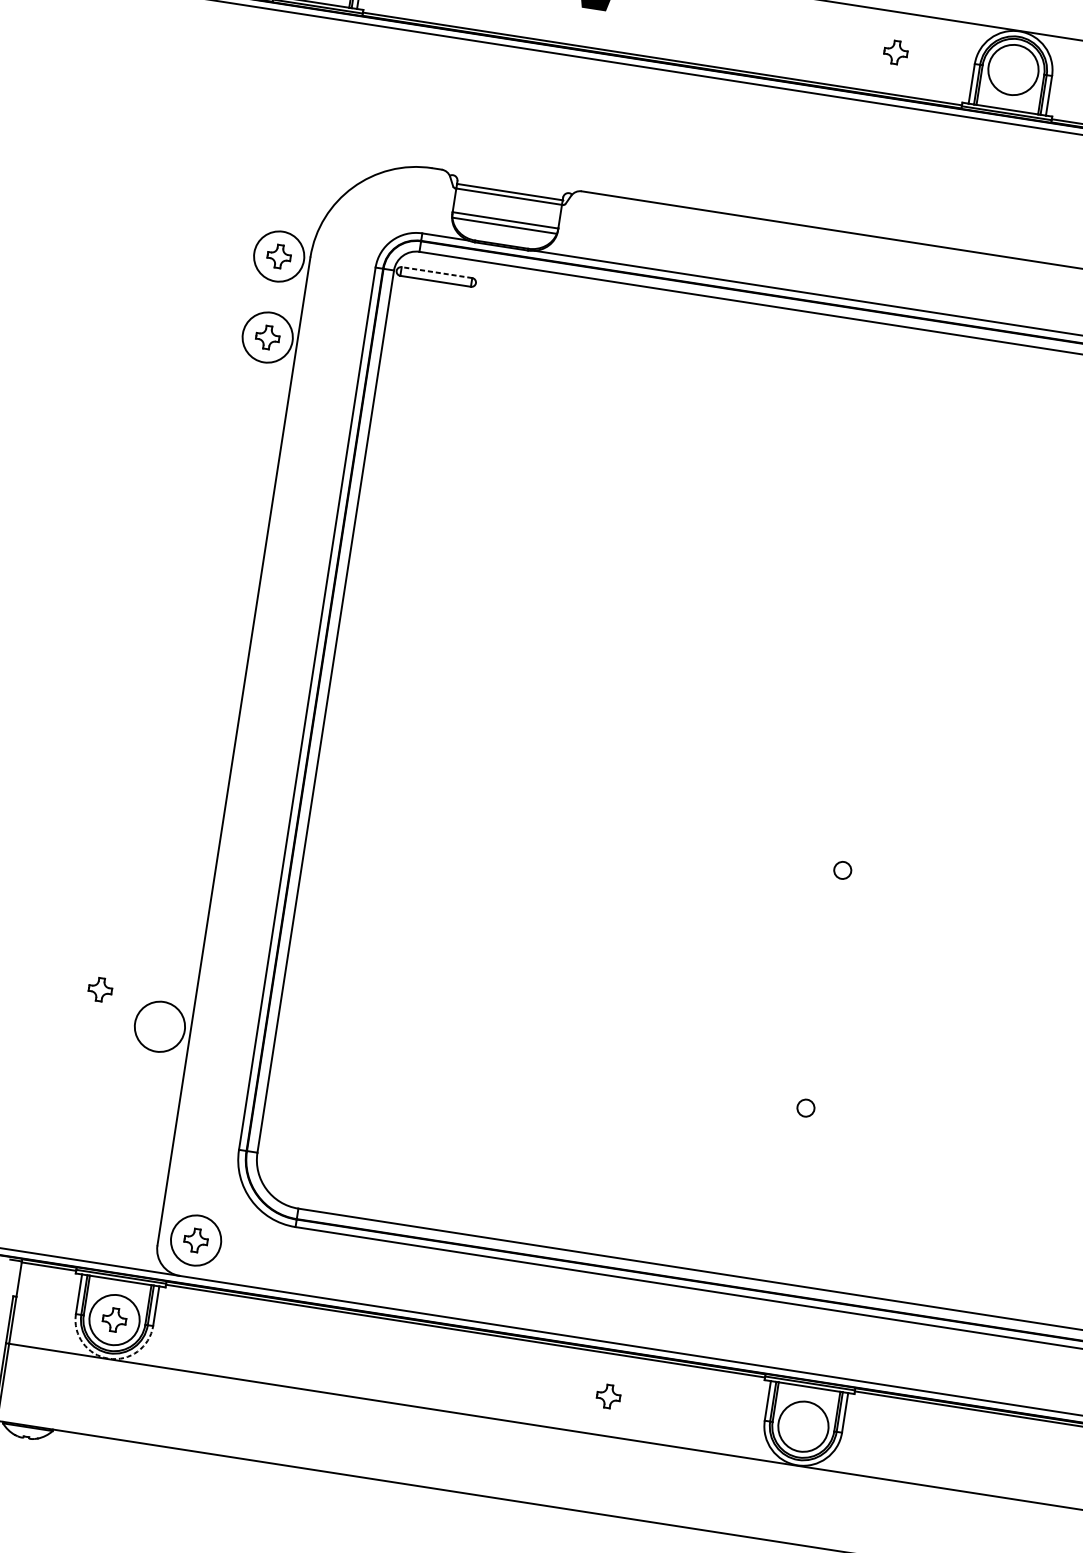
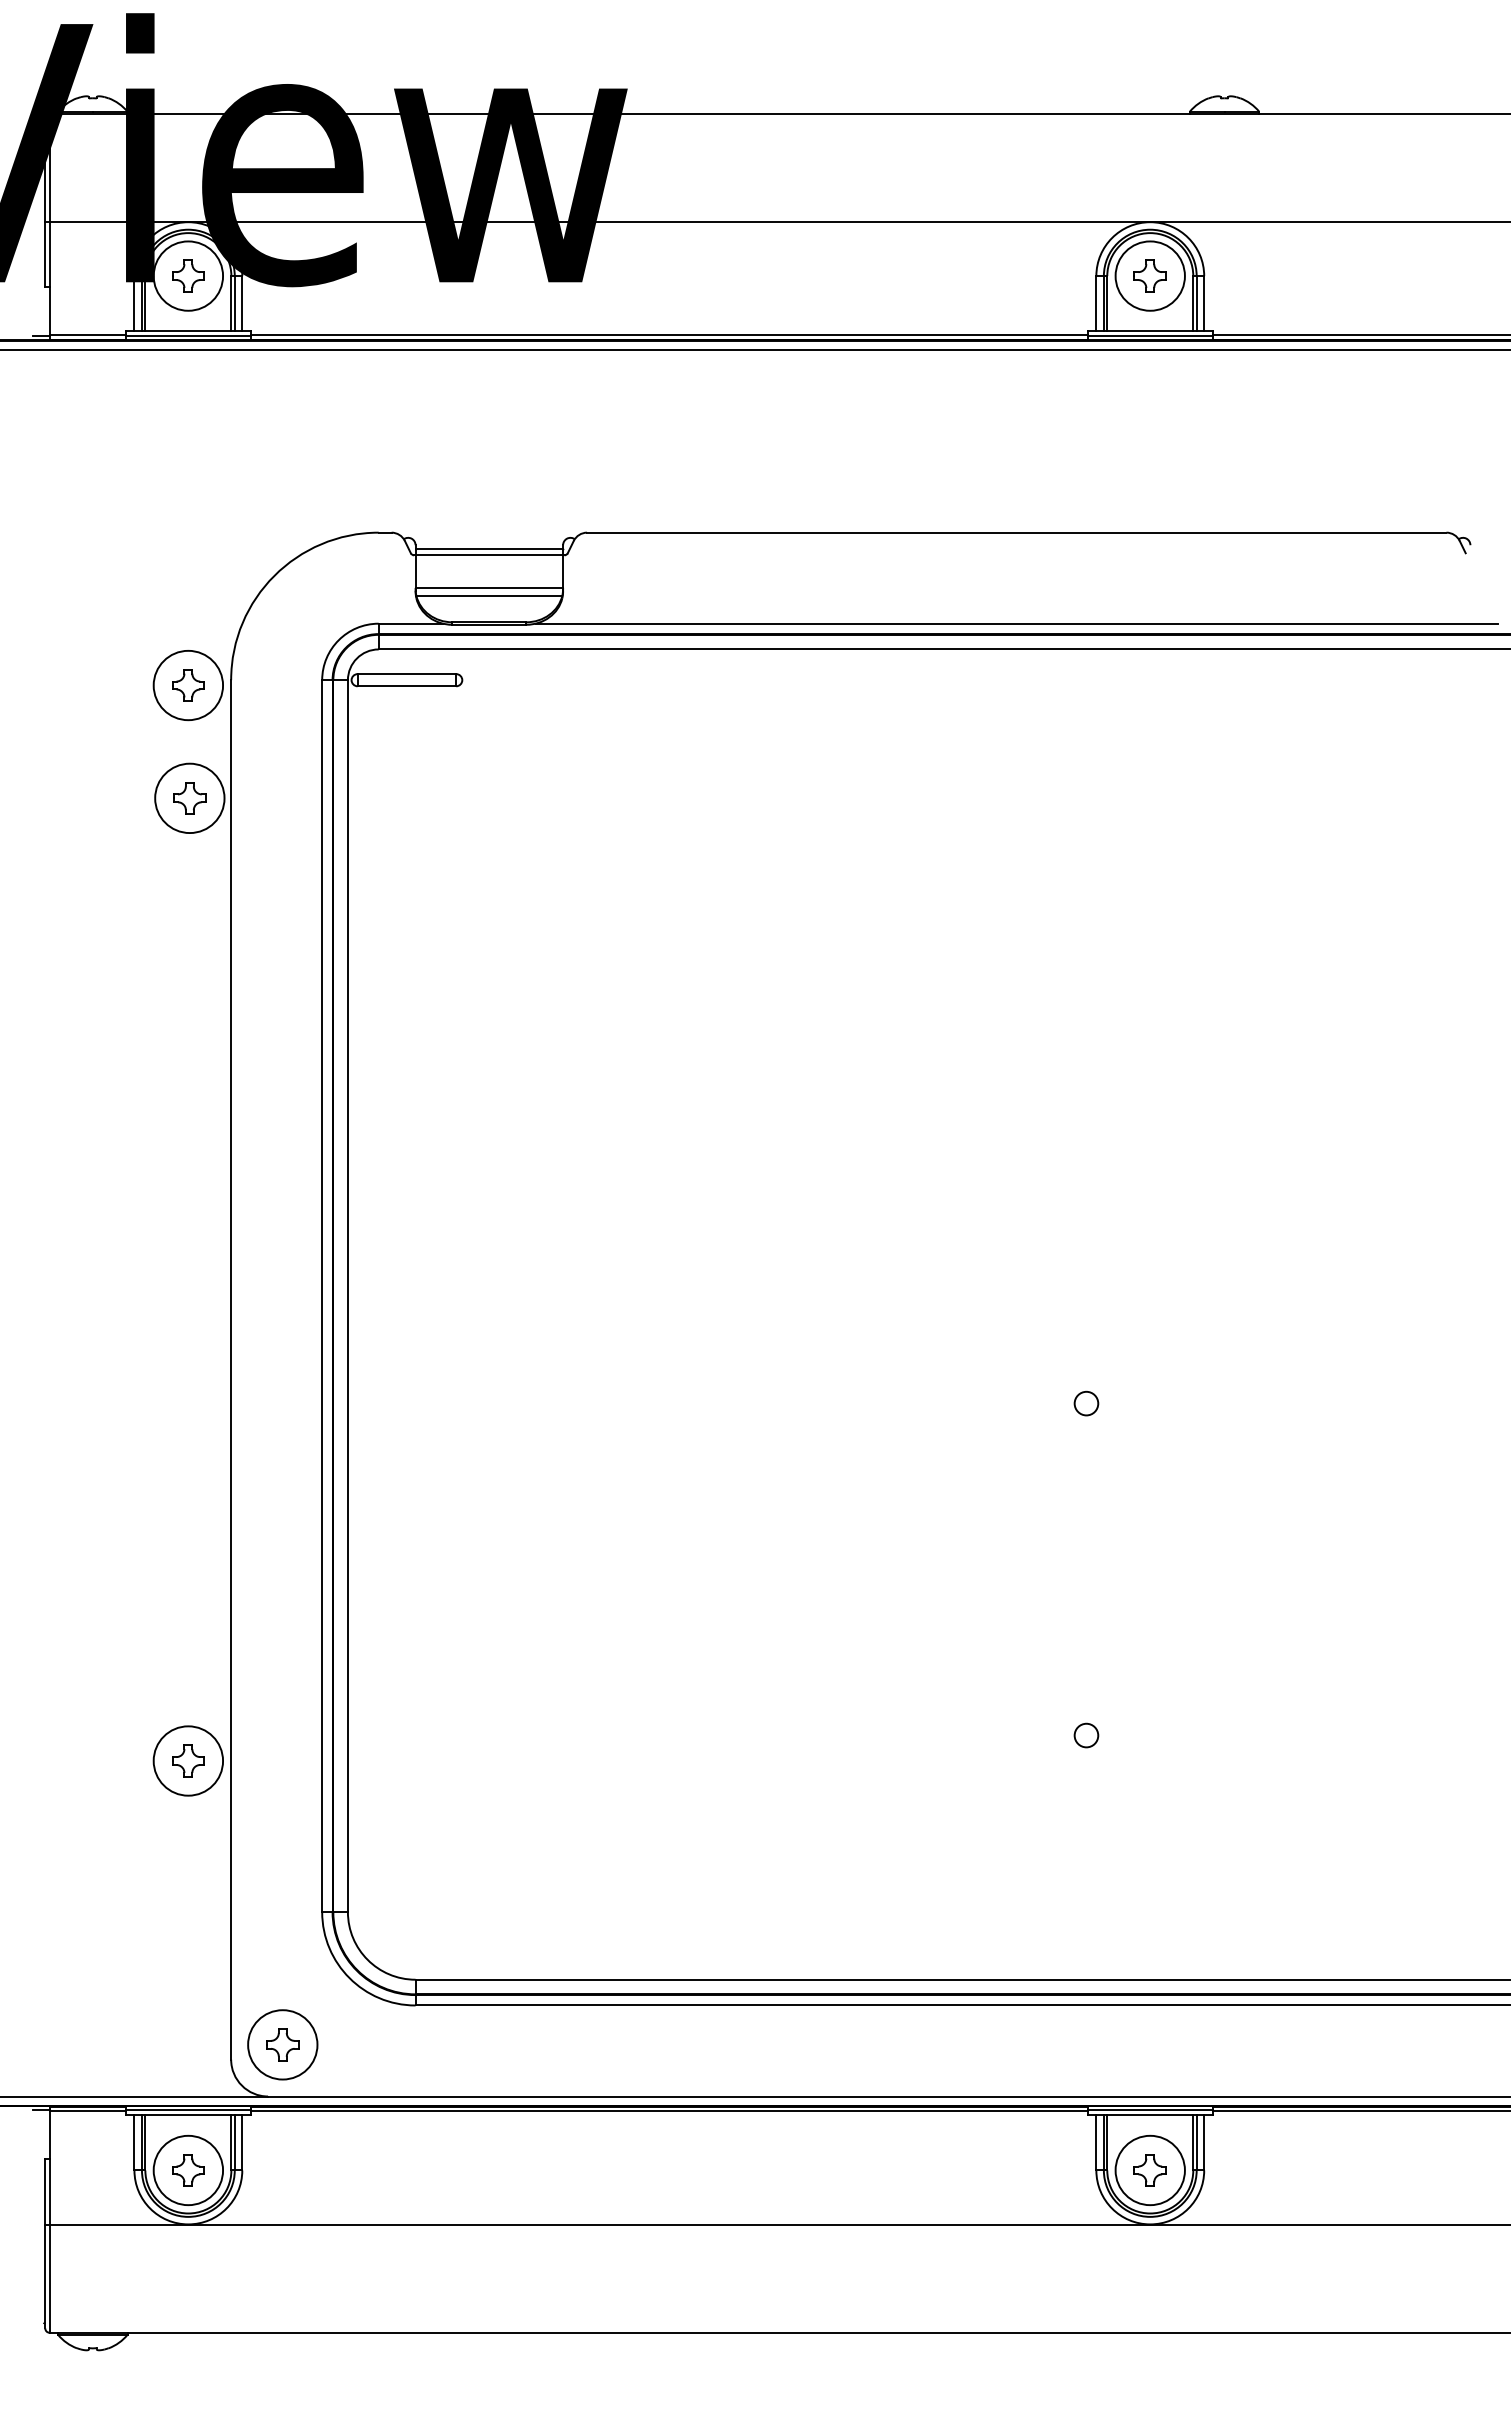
part: (895, 52) -> (1149, 275), moved
line: (436, 272) -> (406, 674), dashed -> solid
part: (100, 989) -> (188, 1760), moved
arc: (108, 1358) -> (188, 2224), dashed -> solid
part: (608, 1396) -> (1149, 2170), moved

